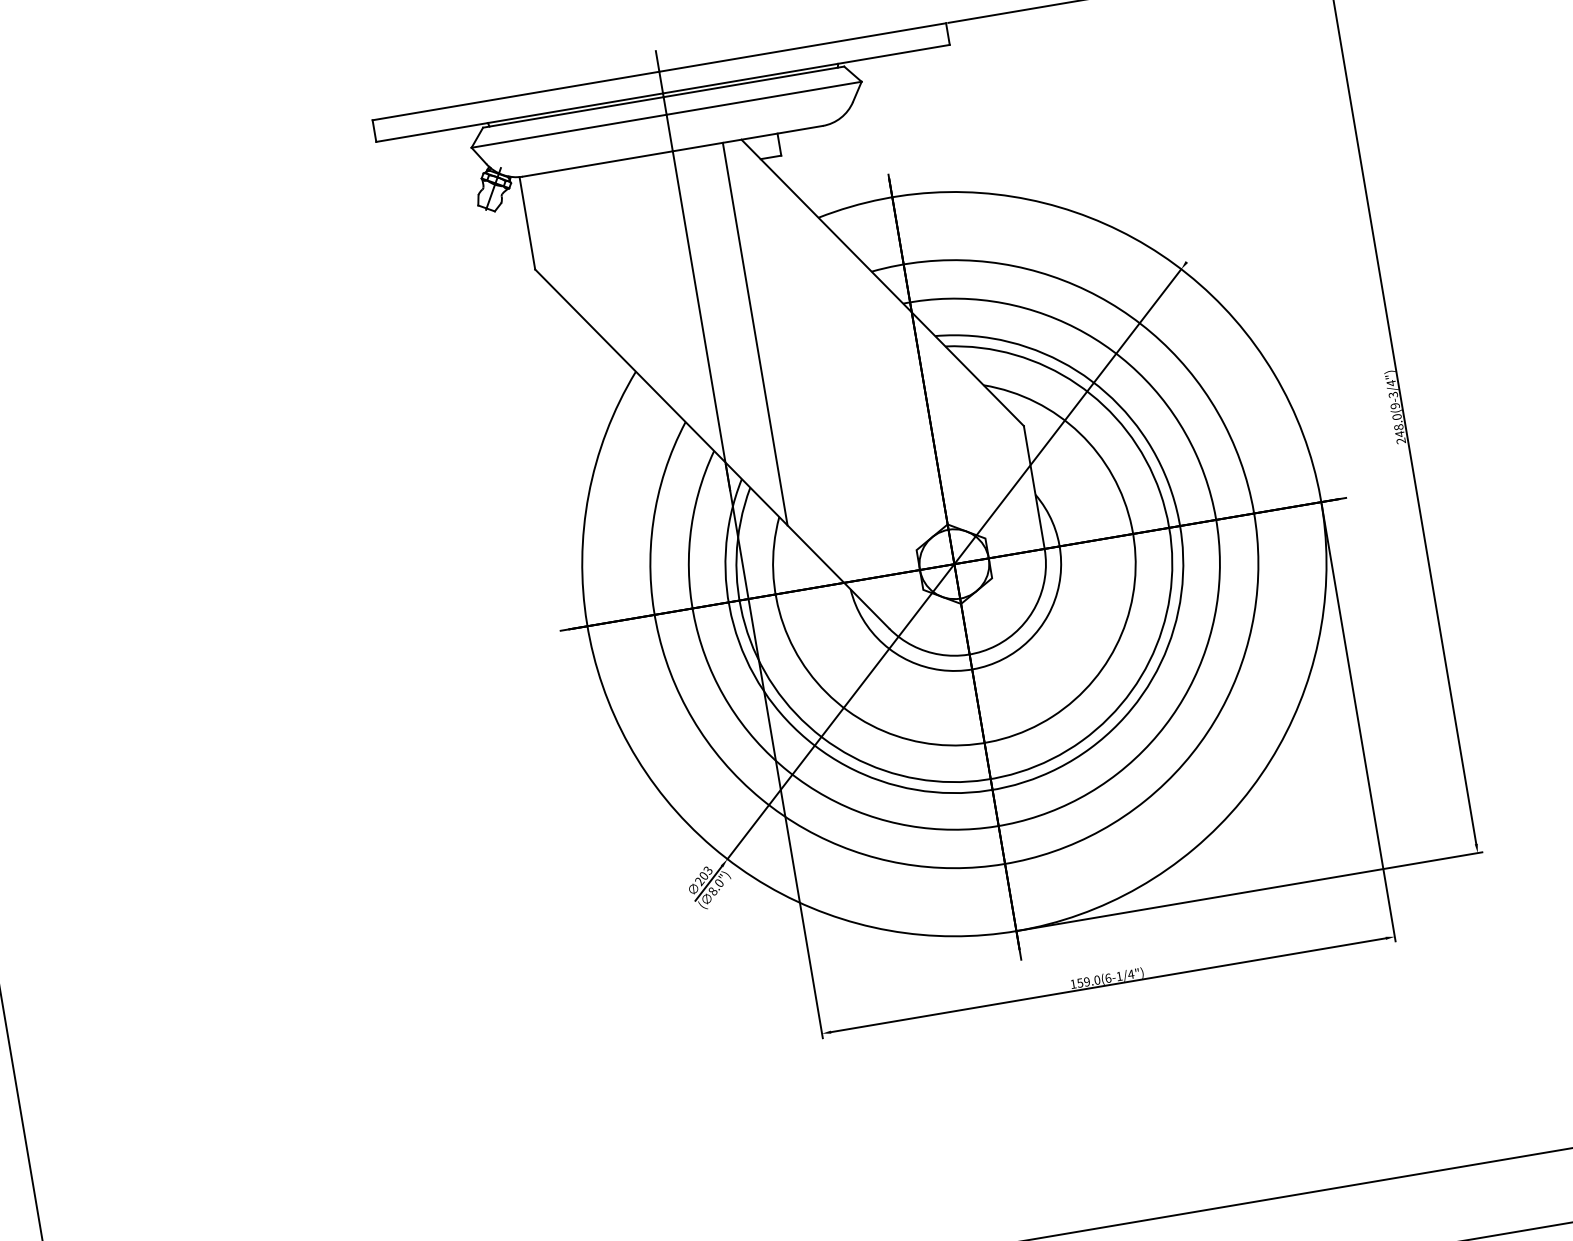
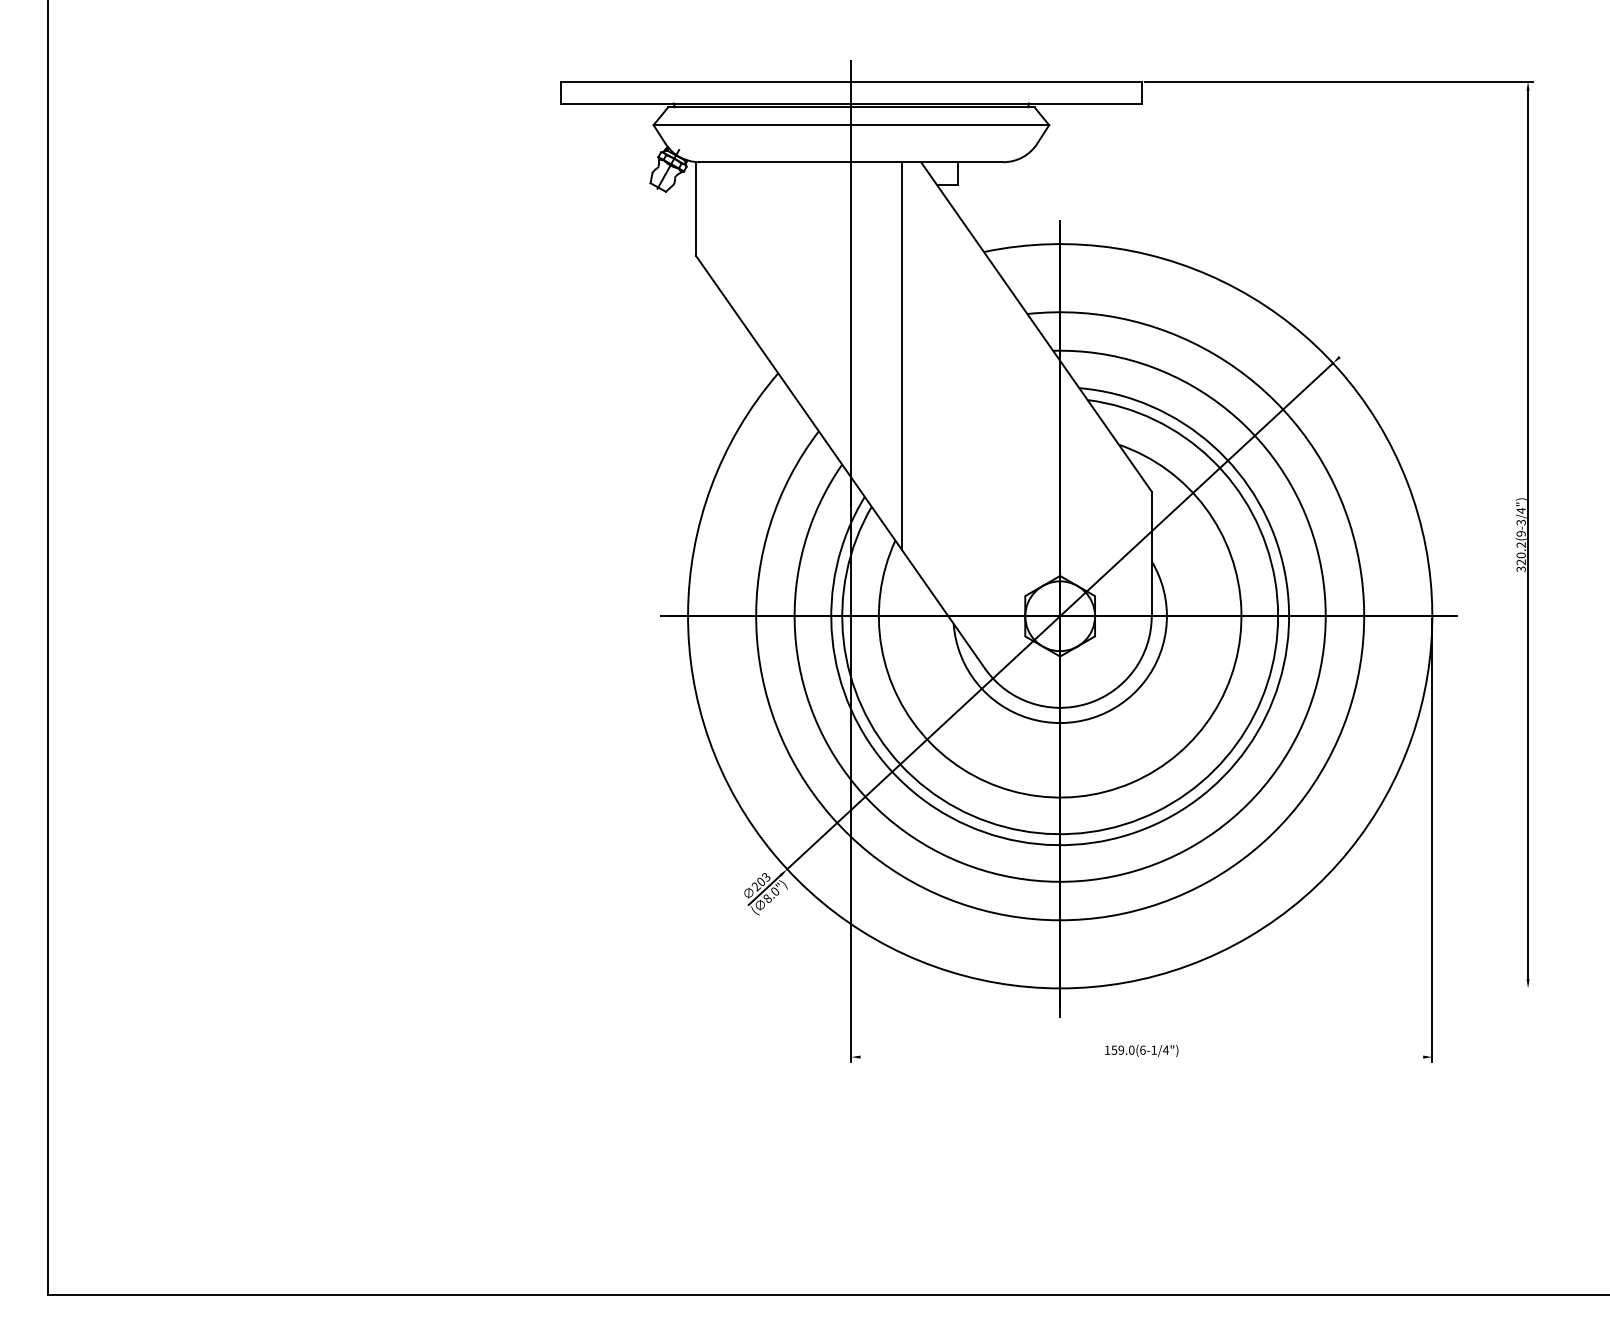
text: (1398, 429) -> (1520, 557), 248.0(9-3/4") -> 320.2(9-3/4")
line: (1250, 891) -> (1297, 988), removed
line: (1108, 985) -> (1141, 1057), removed

